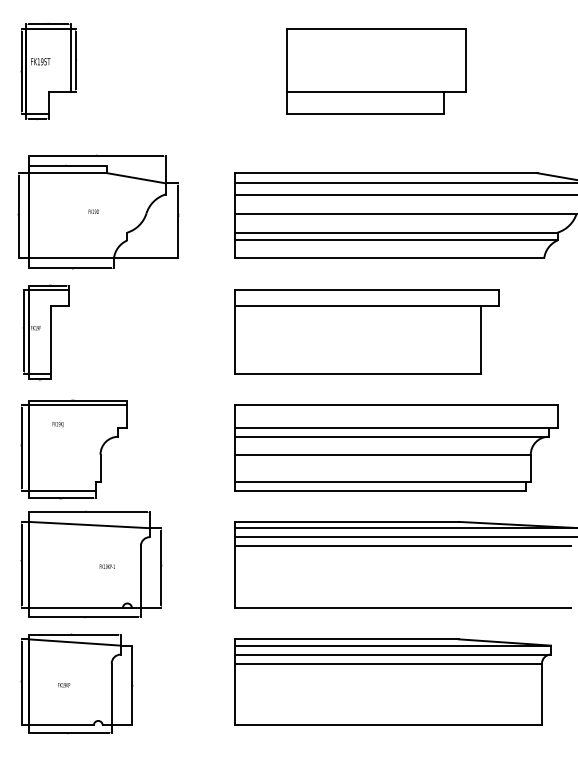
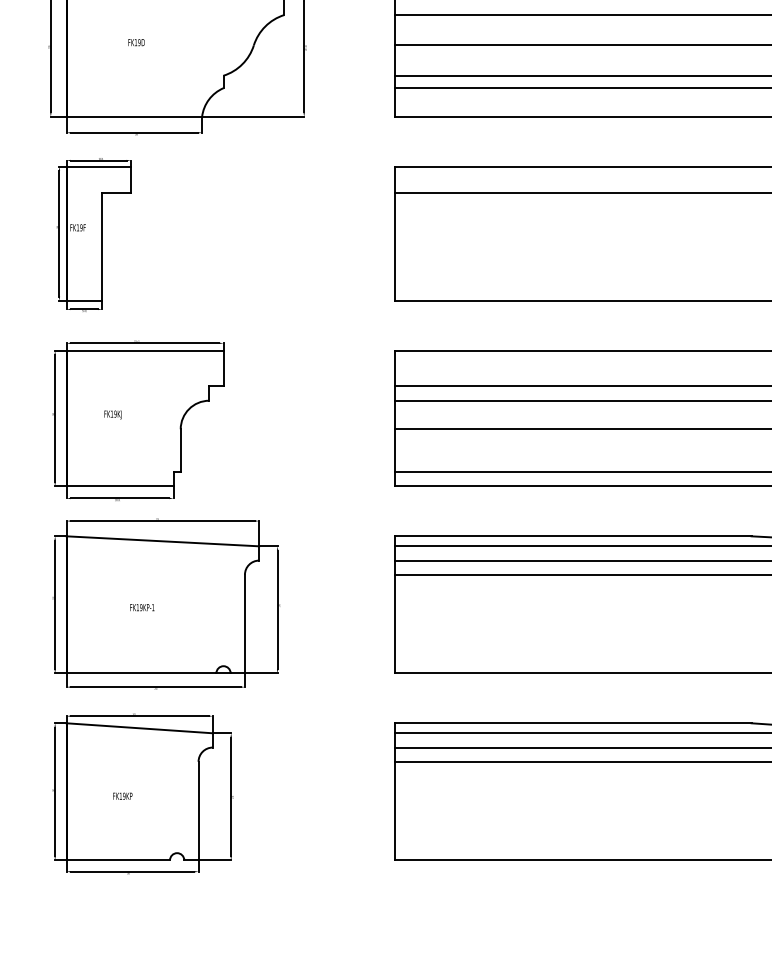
text: (93, 211) -> (136, 42), moved
text: (57, 424) -> (112, 414), moved
text: (106, 566) -> (140, 607), moved

